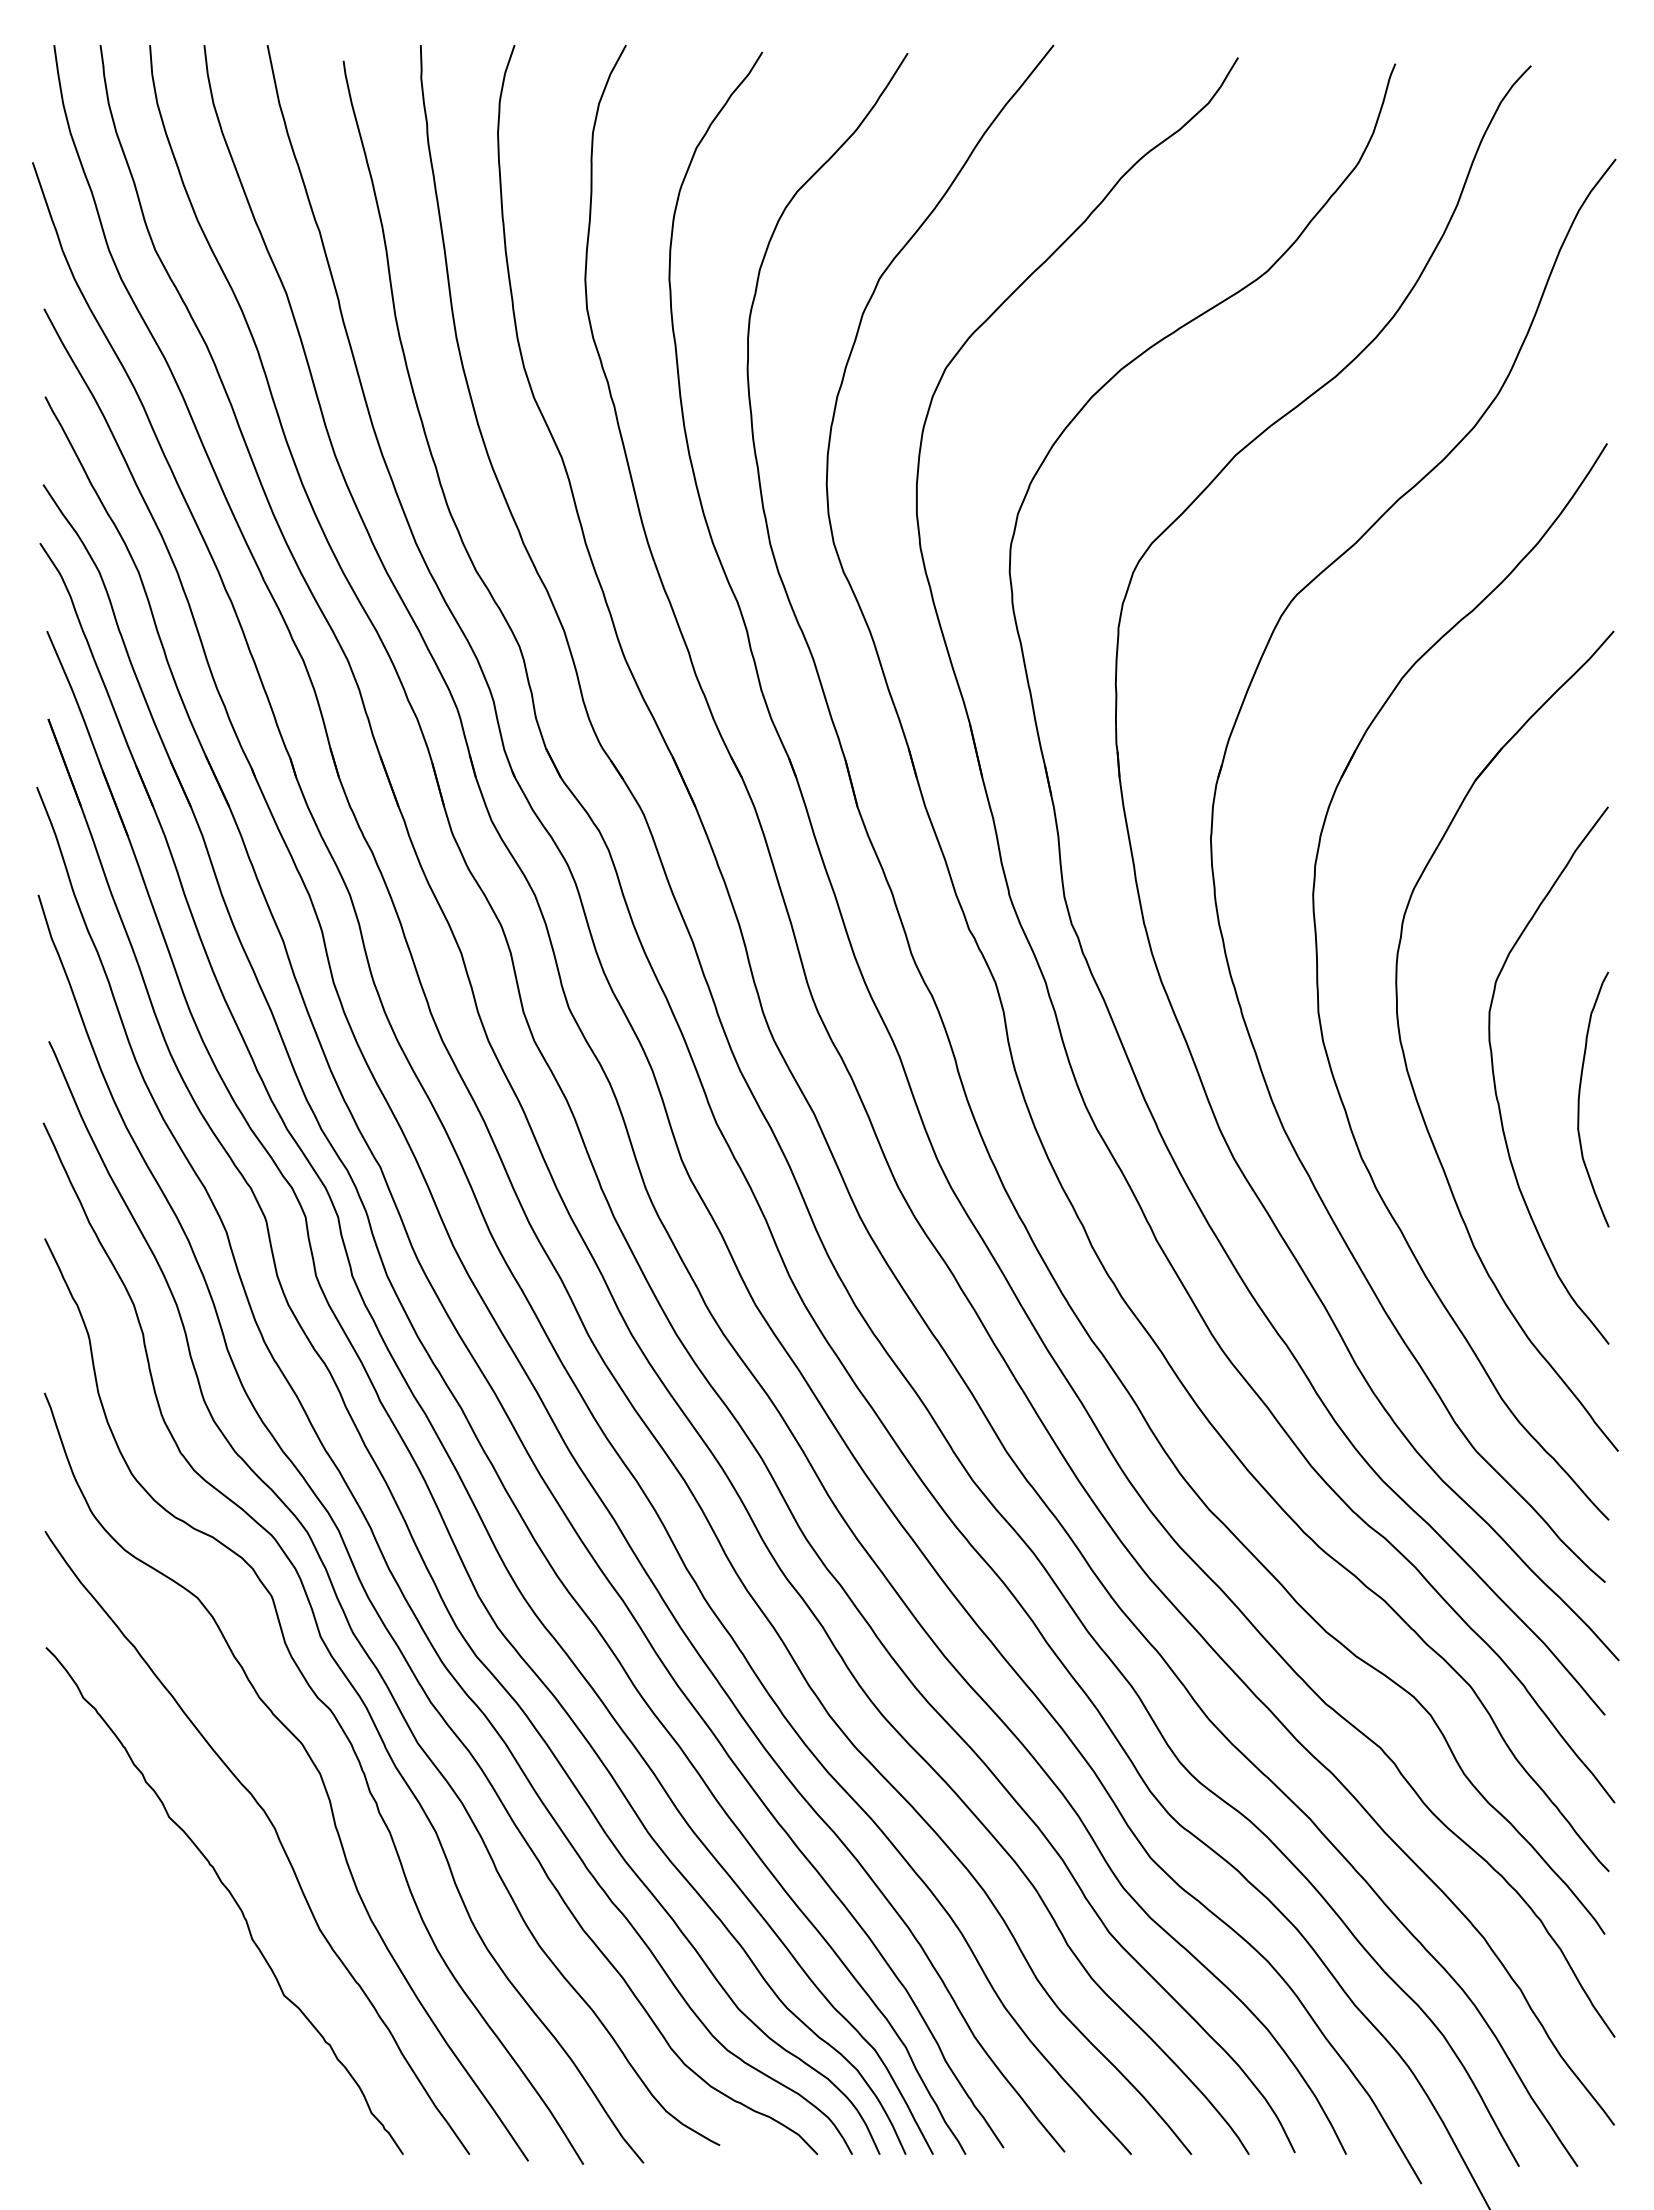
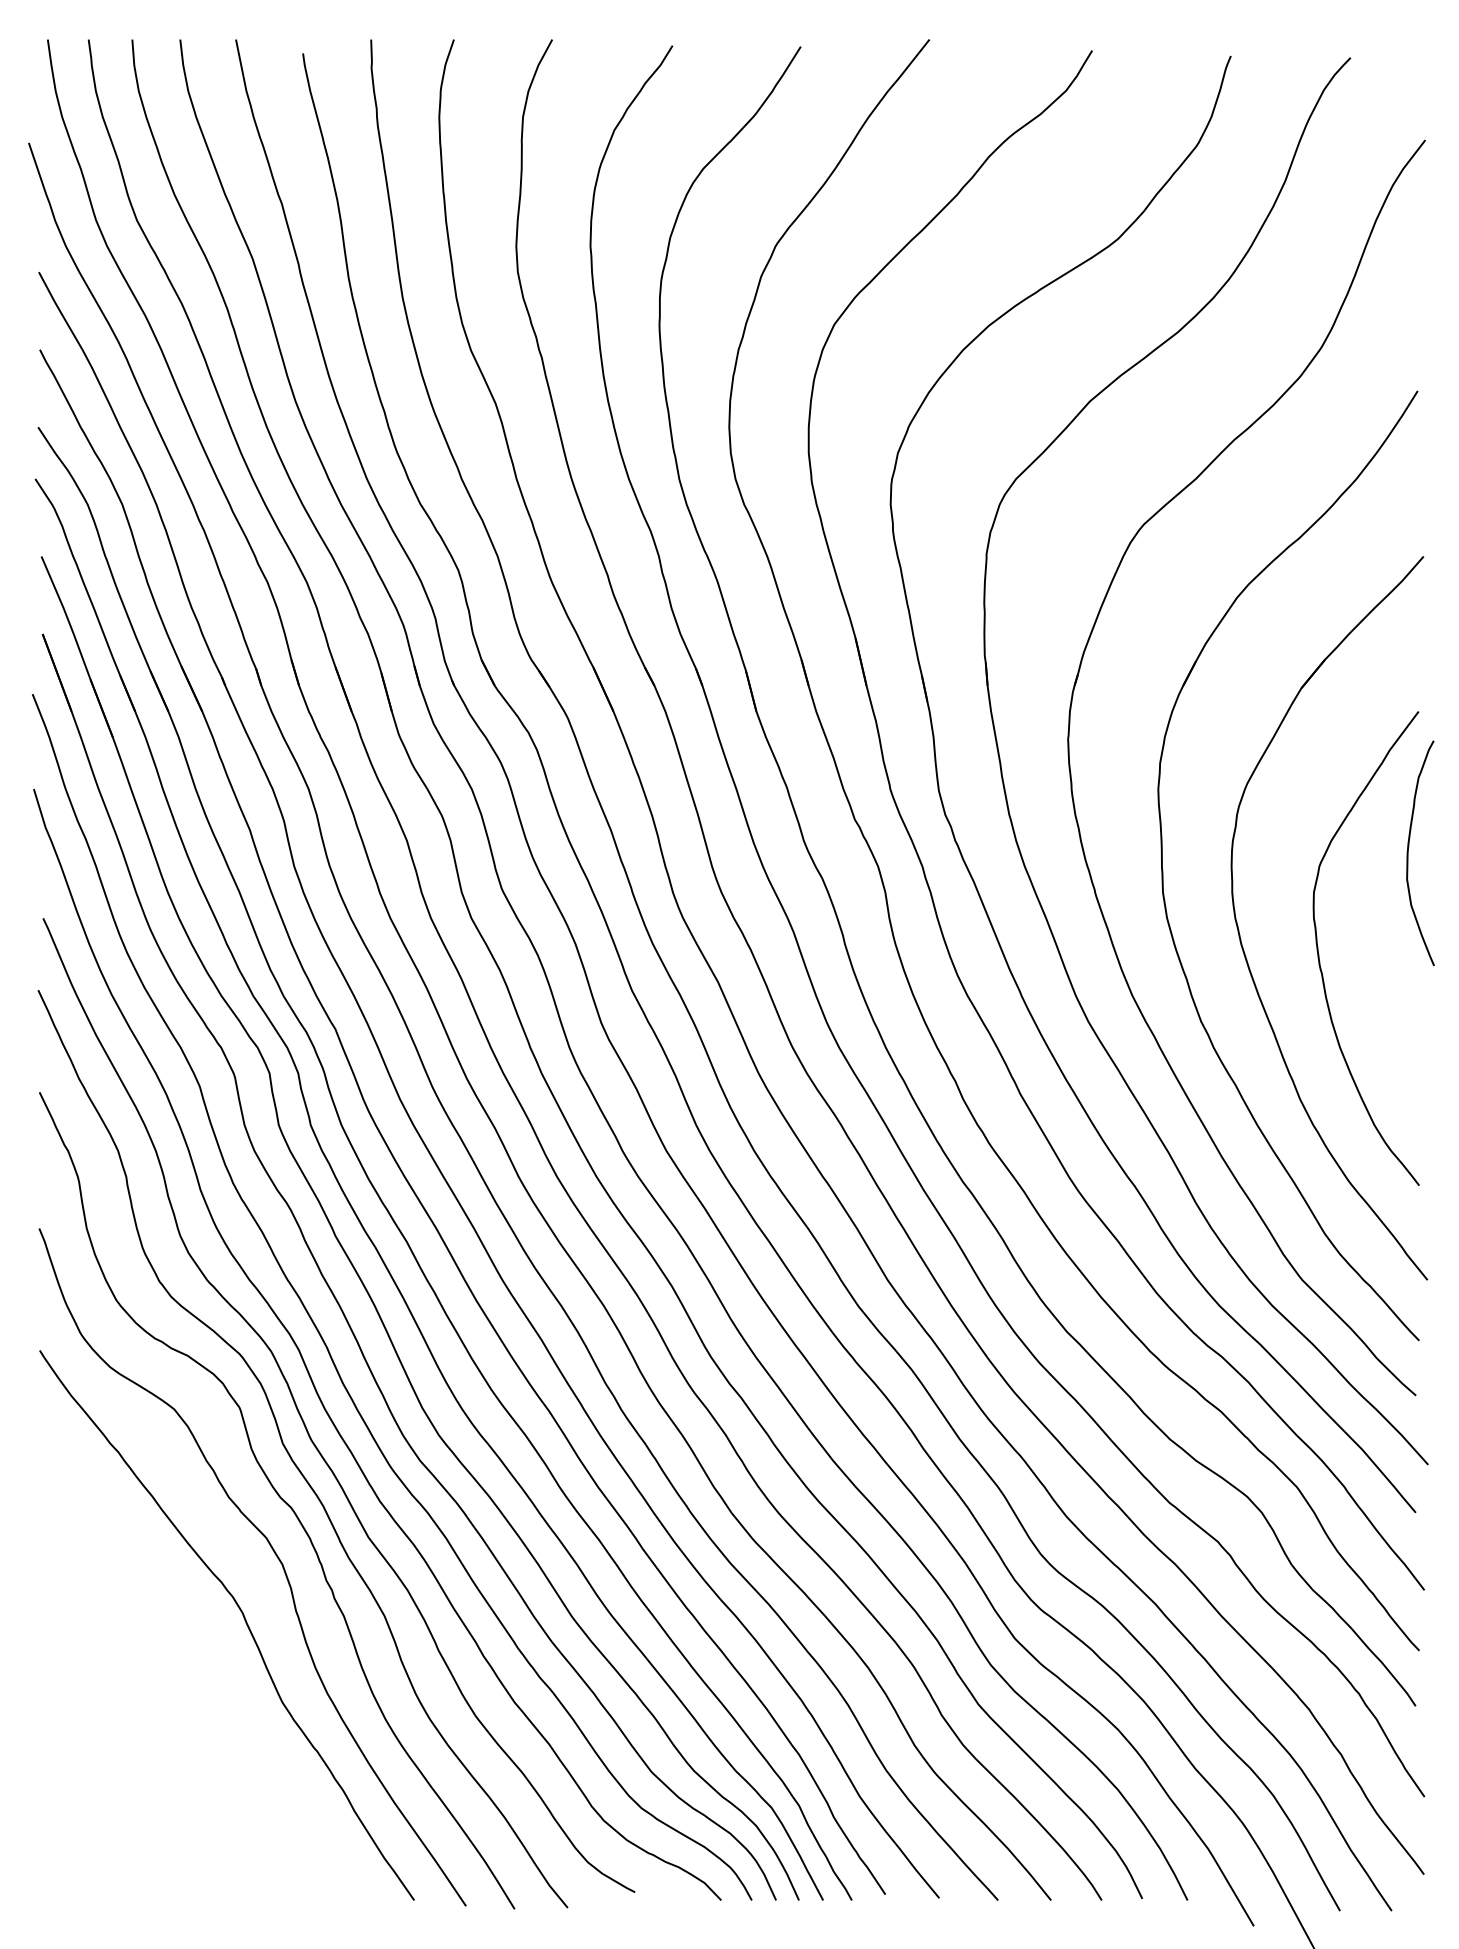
curve: (1580, 1094) -> (1409, 848), moved
curve: (230, 1895) -> (203, 1671), removed

